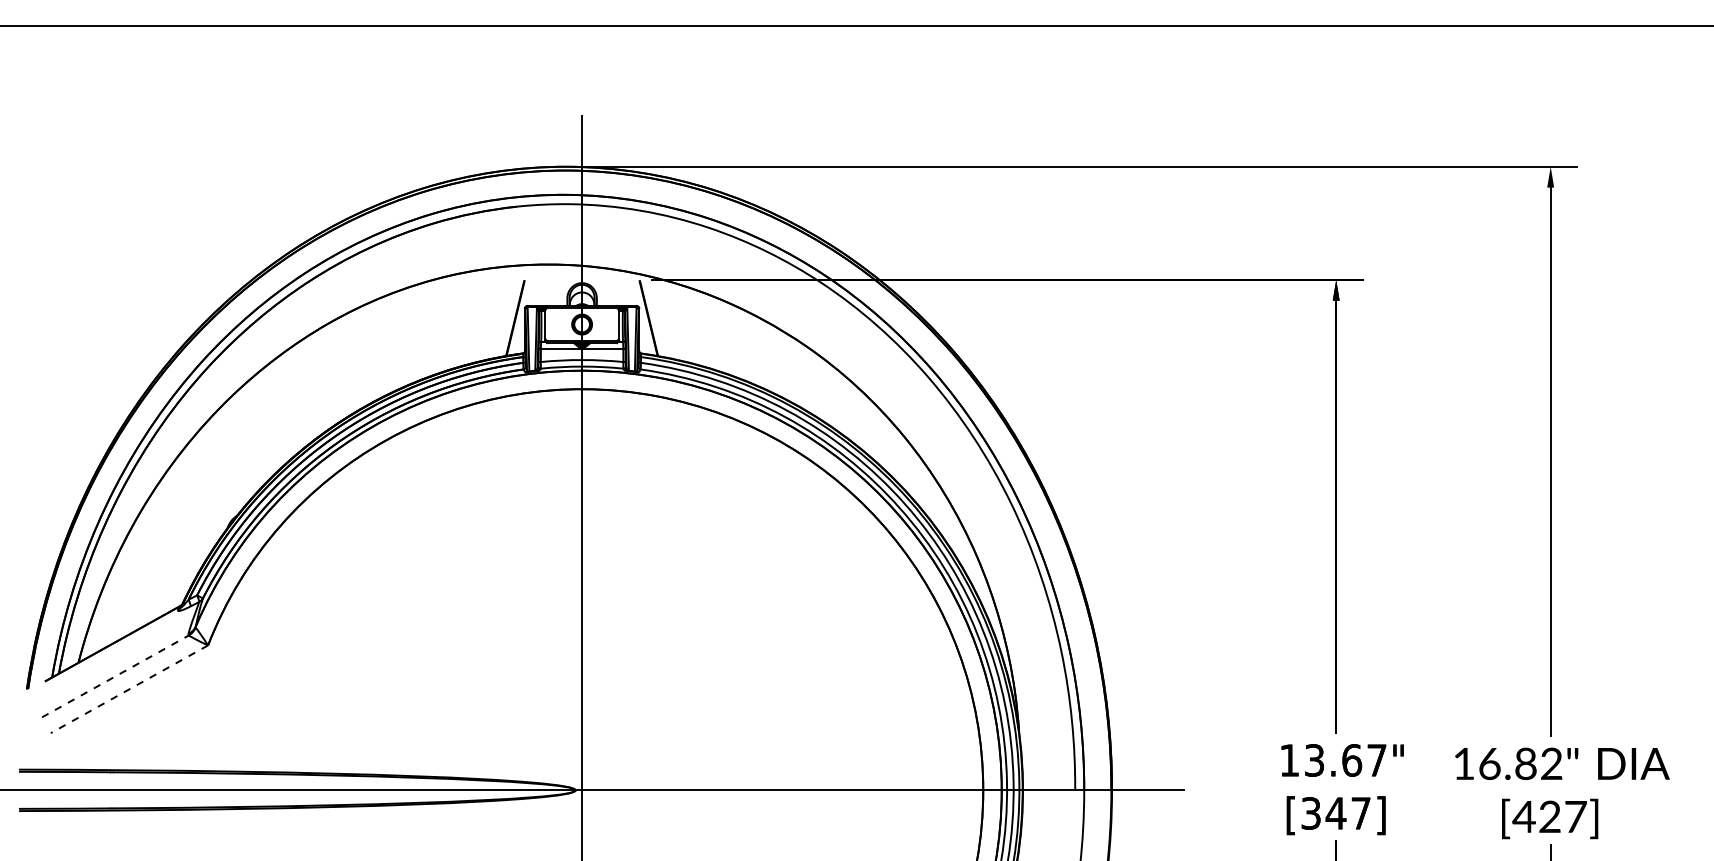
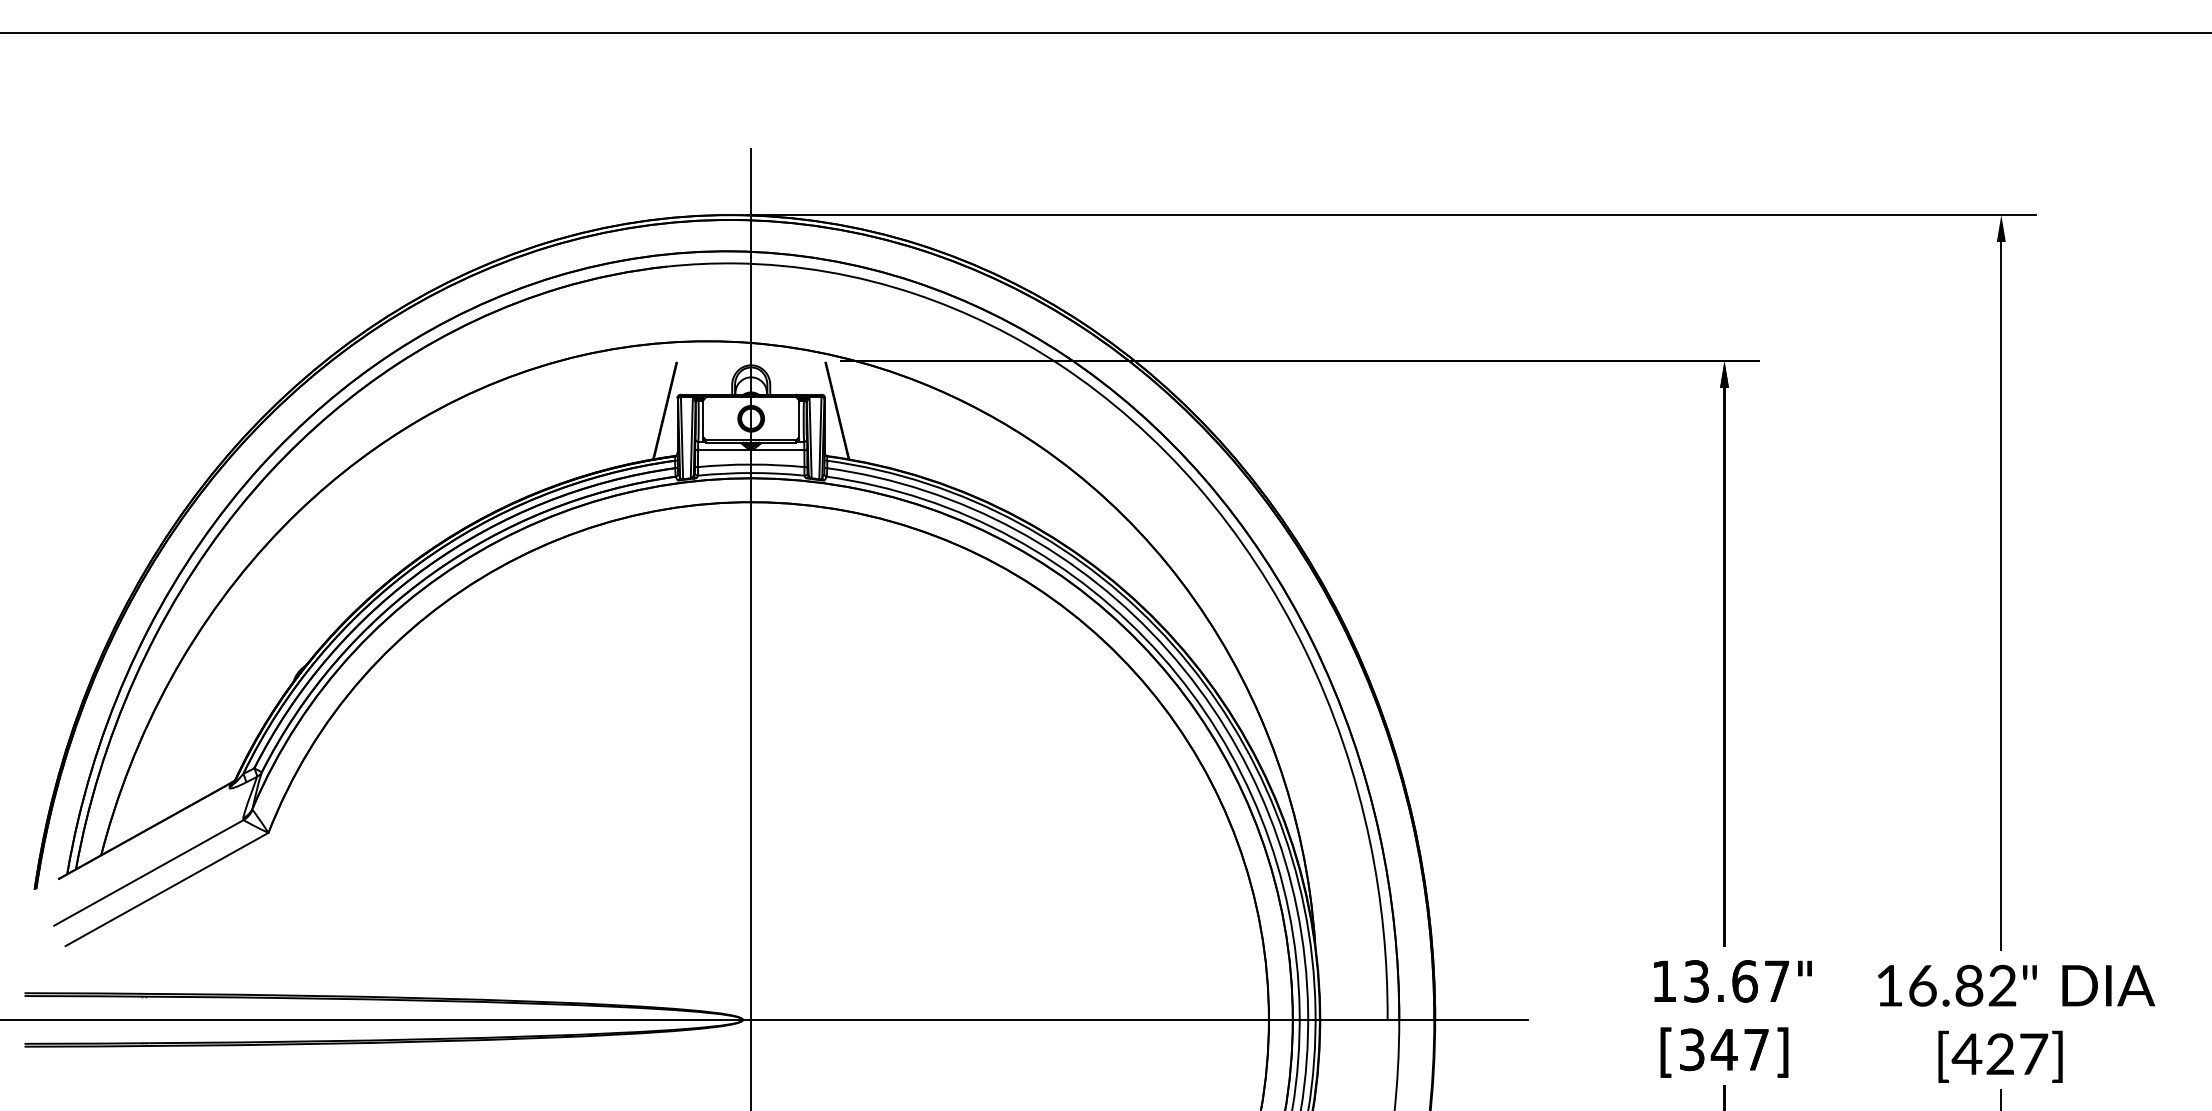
line: (115, 676) -> (149, 872), dashed -> solid
line: (129, 689) -> (166, 889), dashed -> solid

